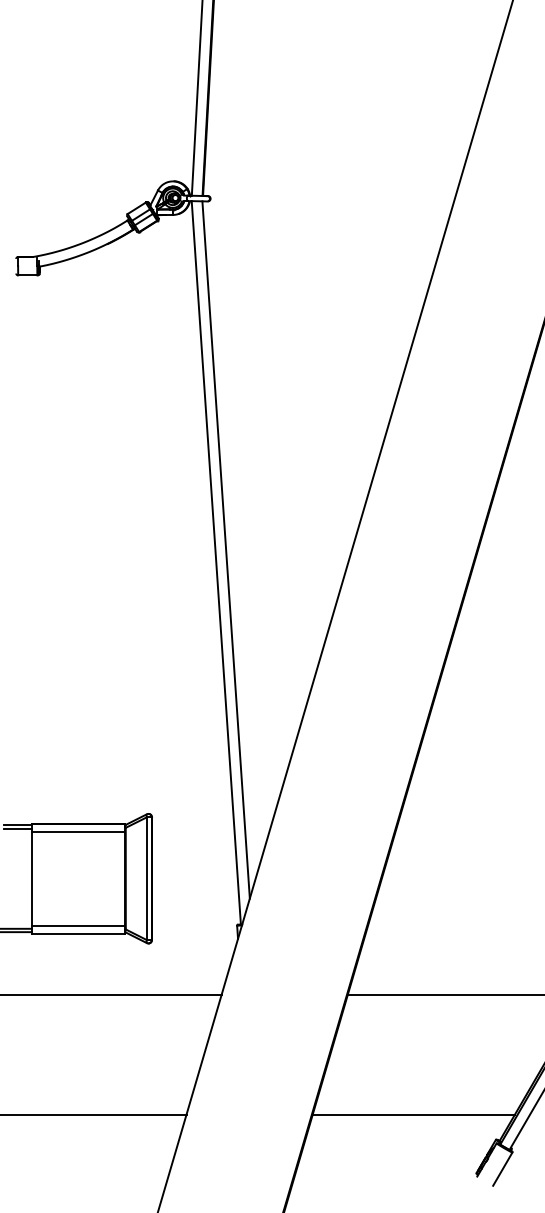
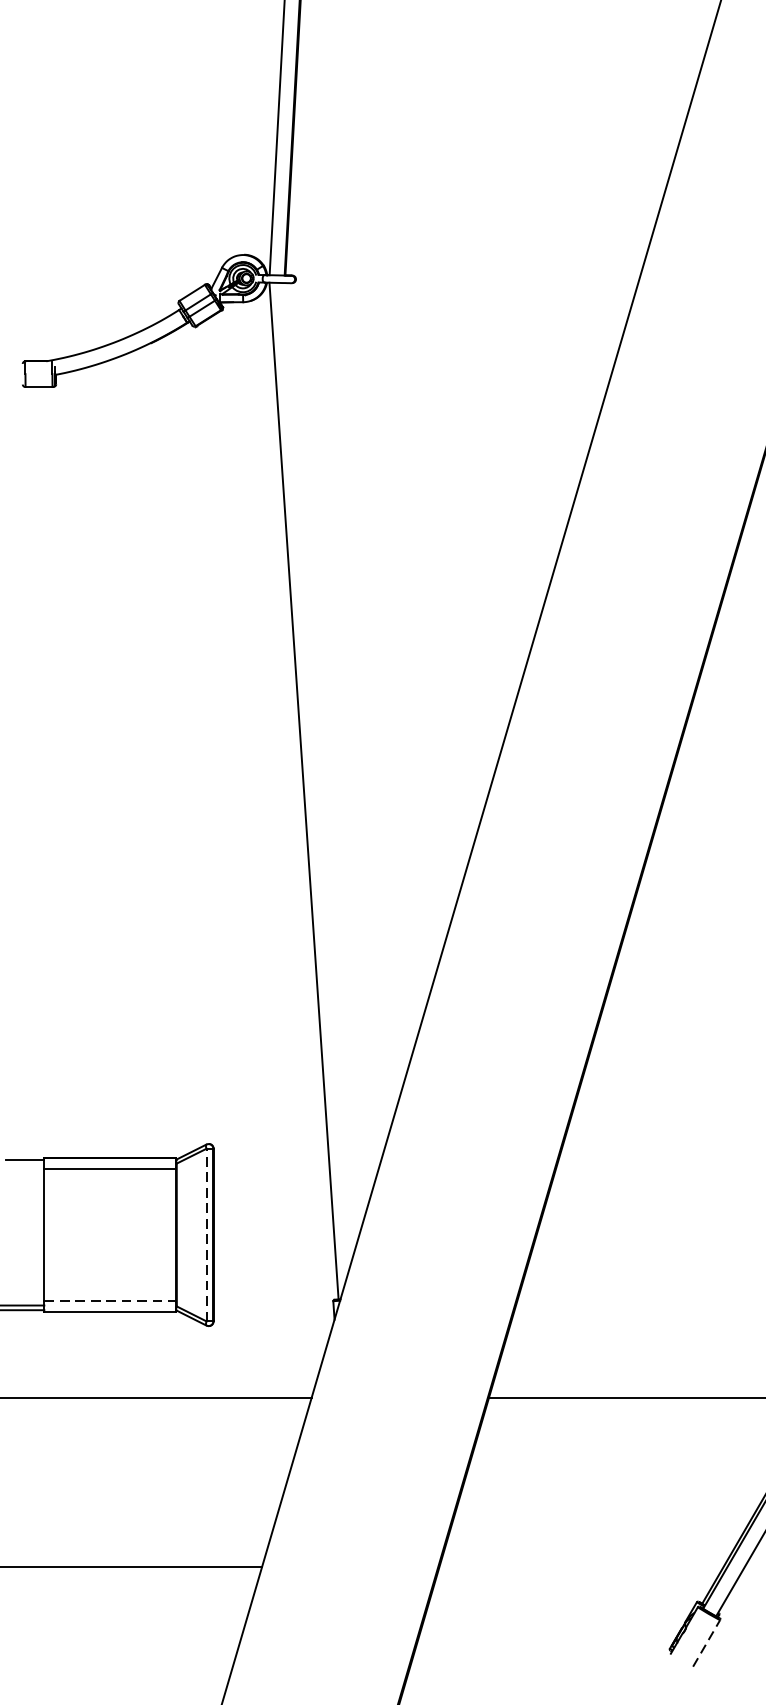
line: (225, 549) -> (316, 772), removed
line: (17, 828) -> (24, 1164), removed
line: (146, 878) -> (205, 1234), solid -> dashed
line: (78, 925) -> (110, 1300), solid -> dashed
line: (413, 1114) -> (581, 1566), removed
line: (502, 1168) -> (706, 1642), solid -> dashed

